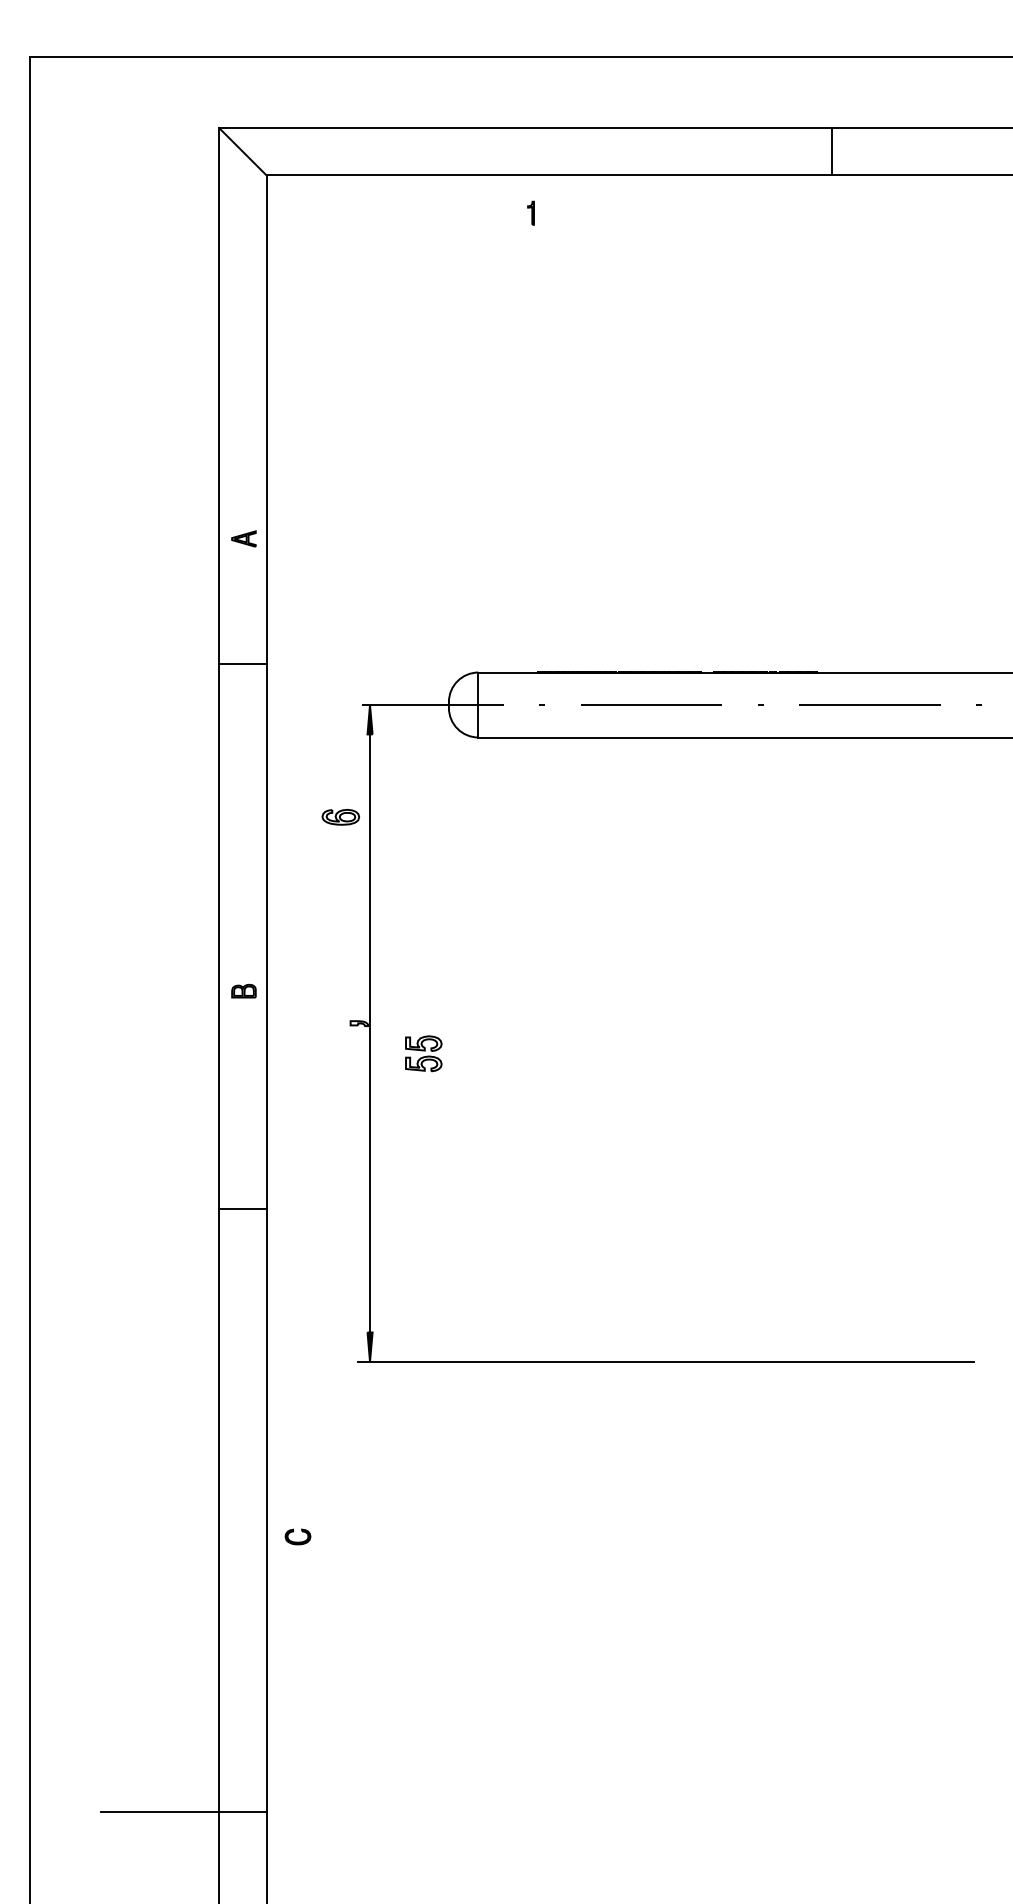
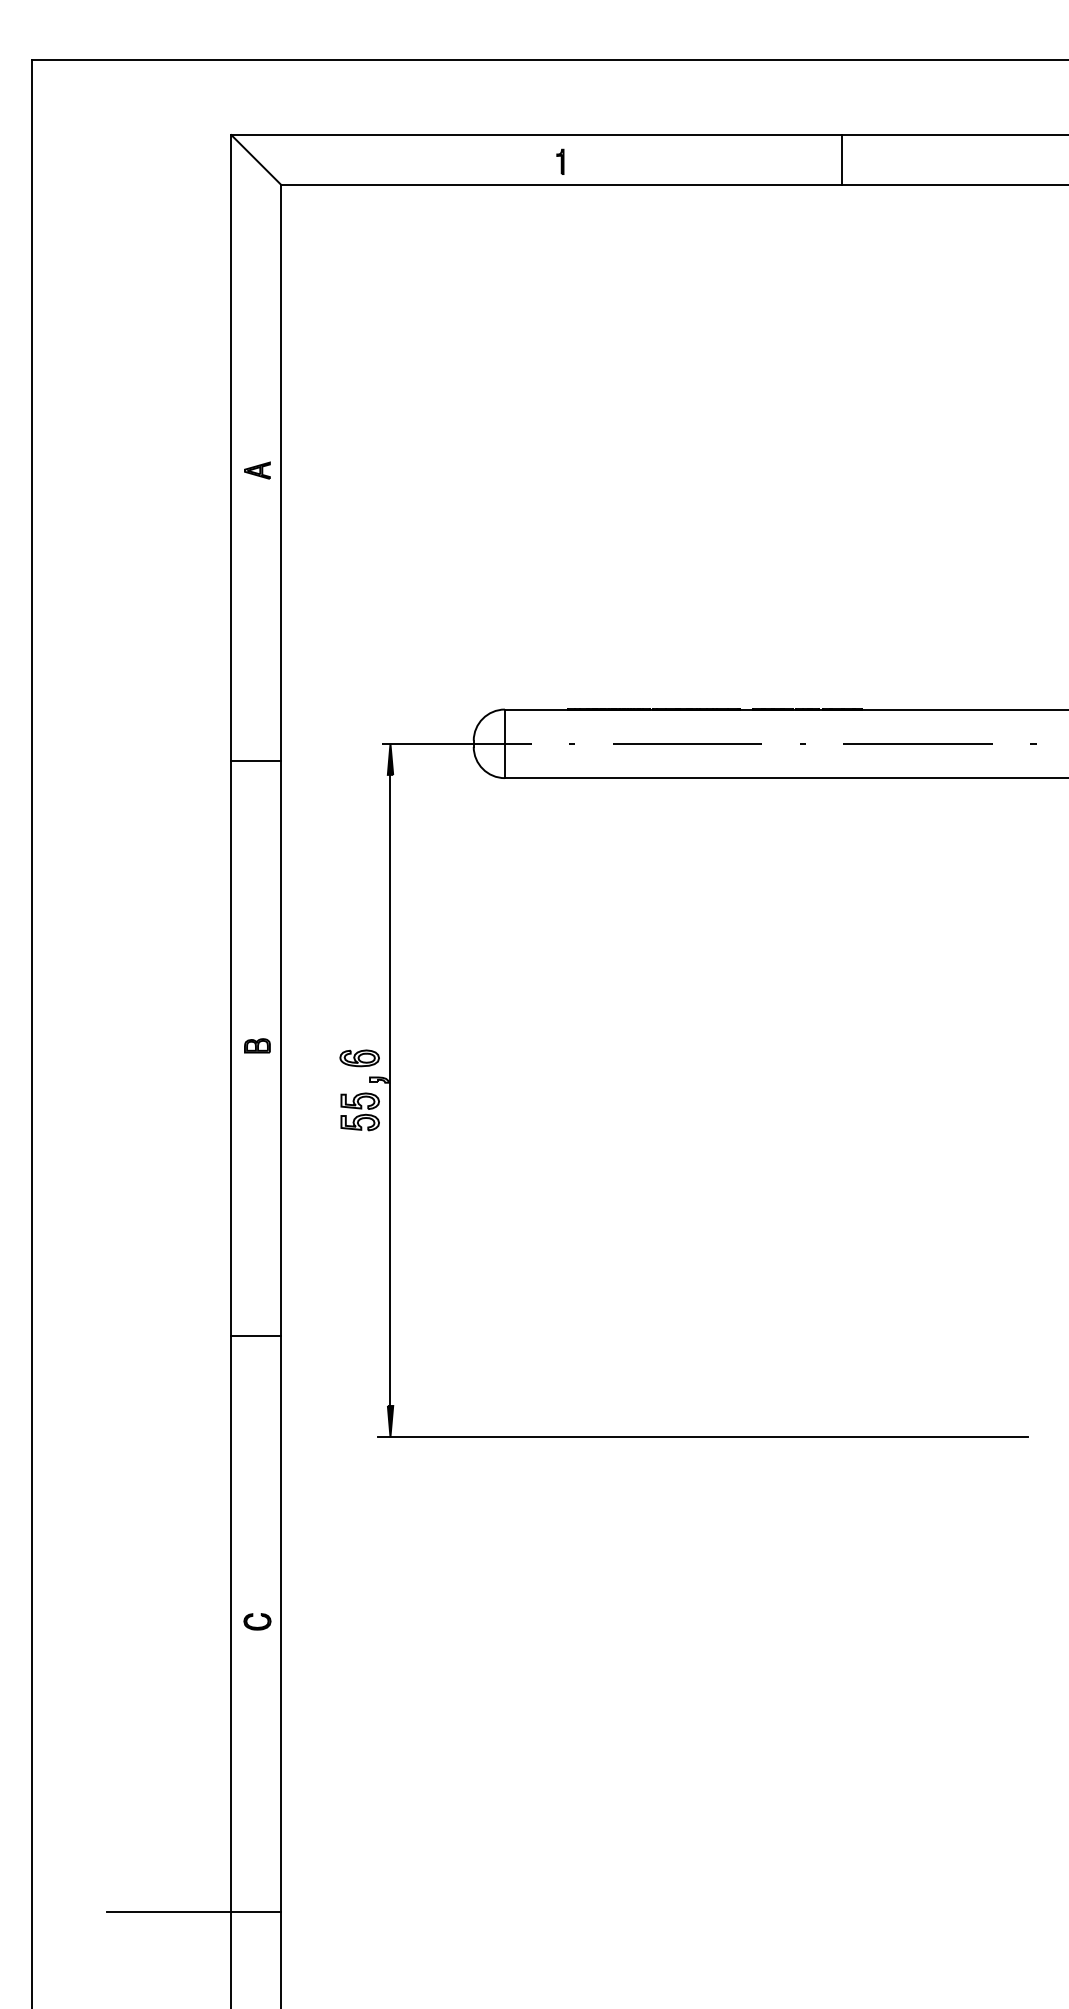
line: (832, 151) -> (842, 159), moved
part: (531, 212) -> (560, 161), moved
part: (244, 538) -> (257, 470), moved
line: (243, 663) -> (256, 760), moved
part: (340, 817) -> (359, 1058), moved
part: (423, 1053) -> (359, 1111), moved
line: (243, 1209) -> (256, 1336), moved
part: (298, 1536) -> (257, 1621), moved

